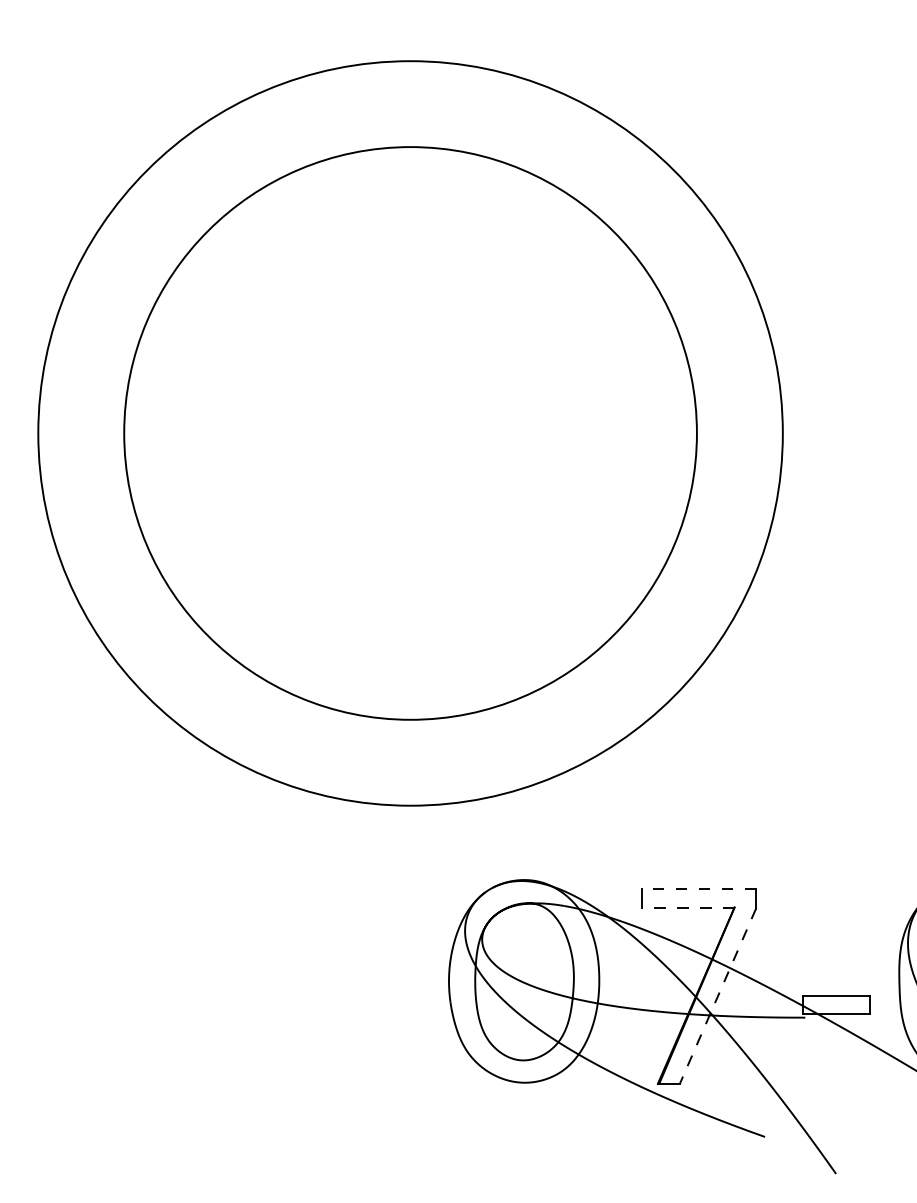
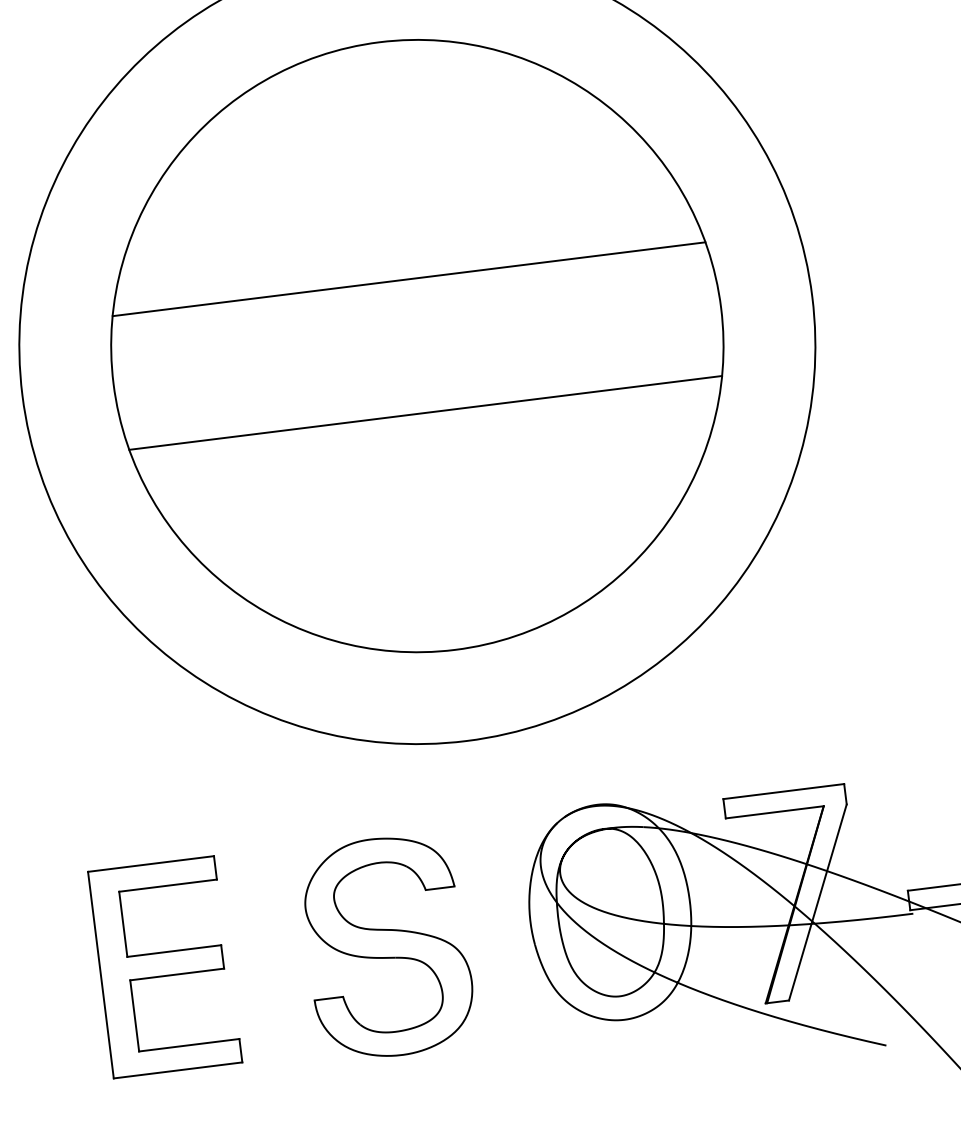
line: (410, 370) -> (408, 279), added
line: (410, 496) -> (425, 412), added
line: (699, 889) -> (784, 791), dashed -> solid
line: (687, 907) -> (773, 812), dashed -> solid
part: (104, 980) -> (164, 966), added
part: (313, 987) -> (387, 946), added
line: (717, 996) -> (817, 902), dashed -> solid

